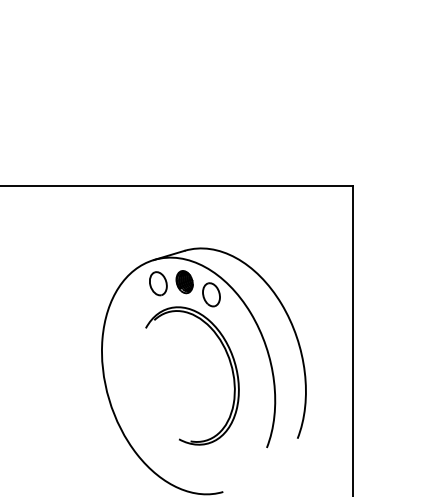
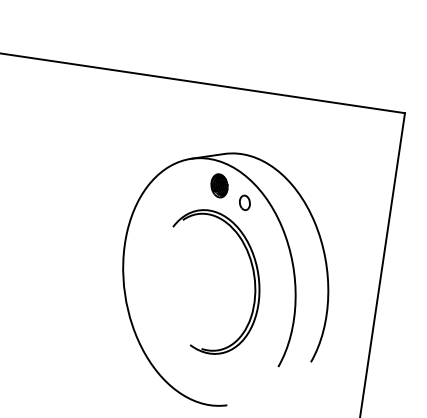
part: (158, 283) -> (192, 183), removed
part: (211, 294) -> (244, 202), size x0.6

